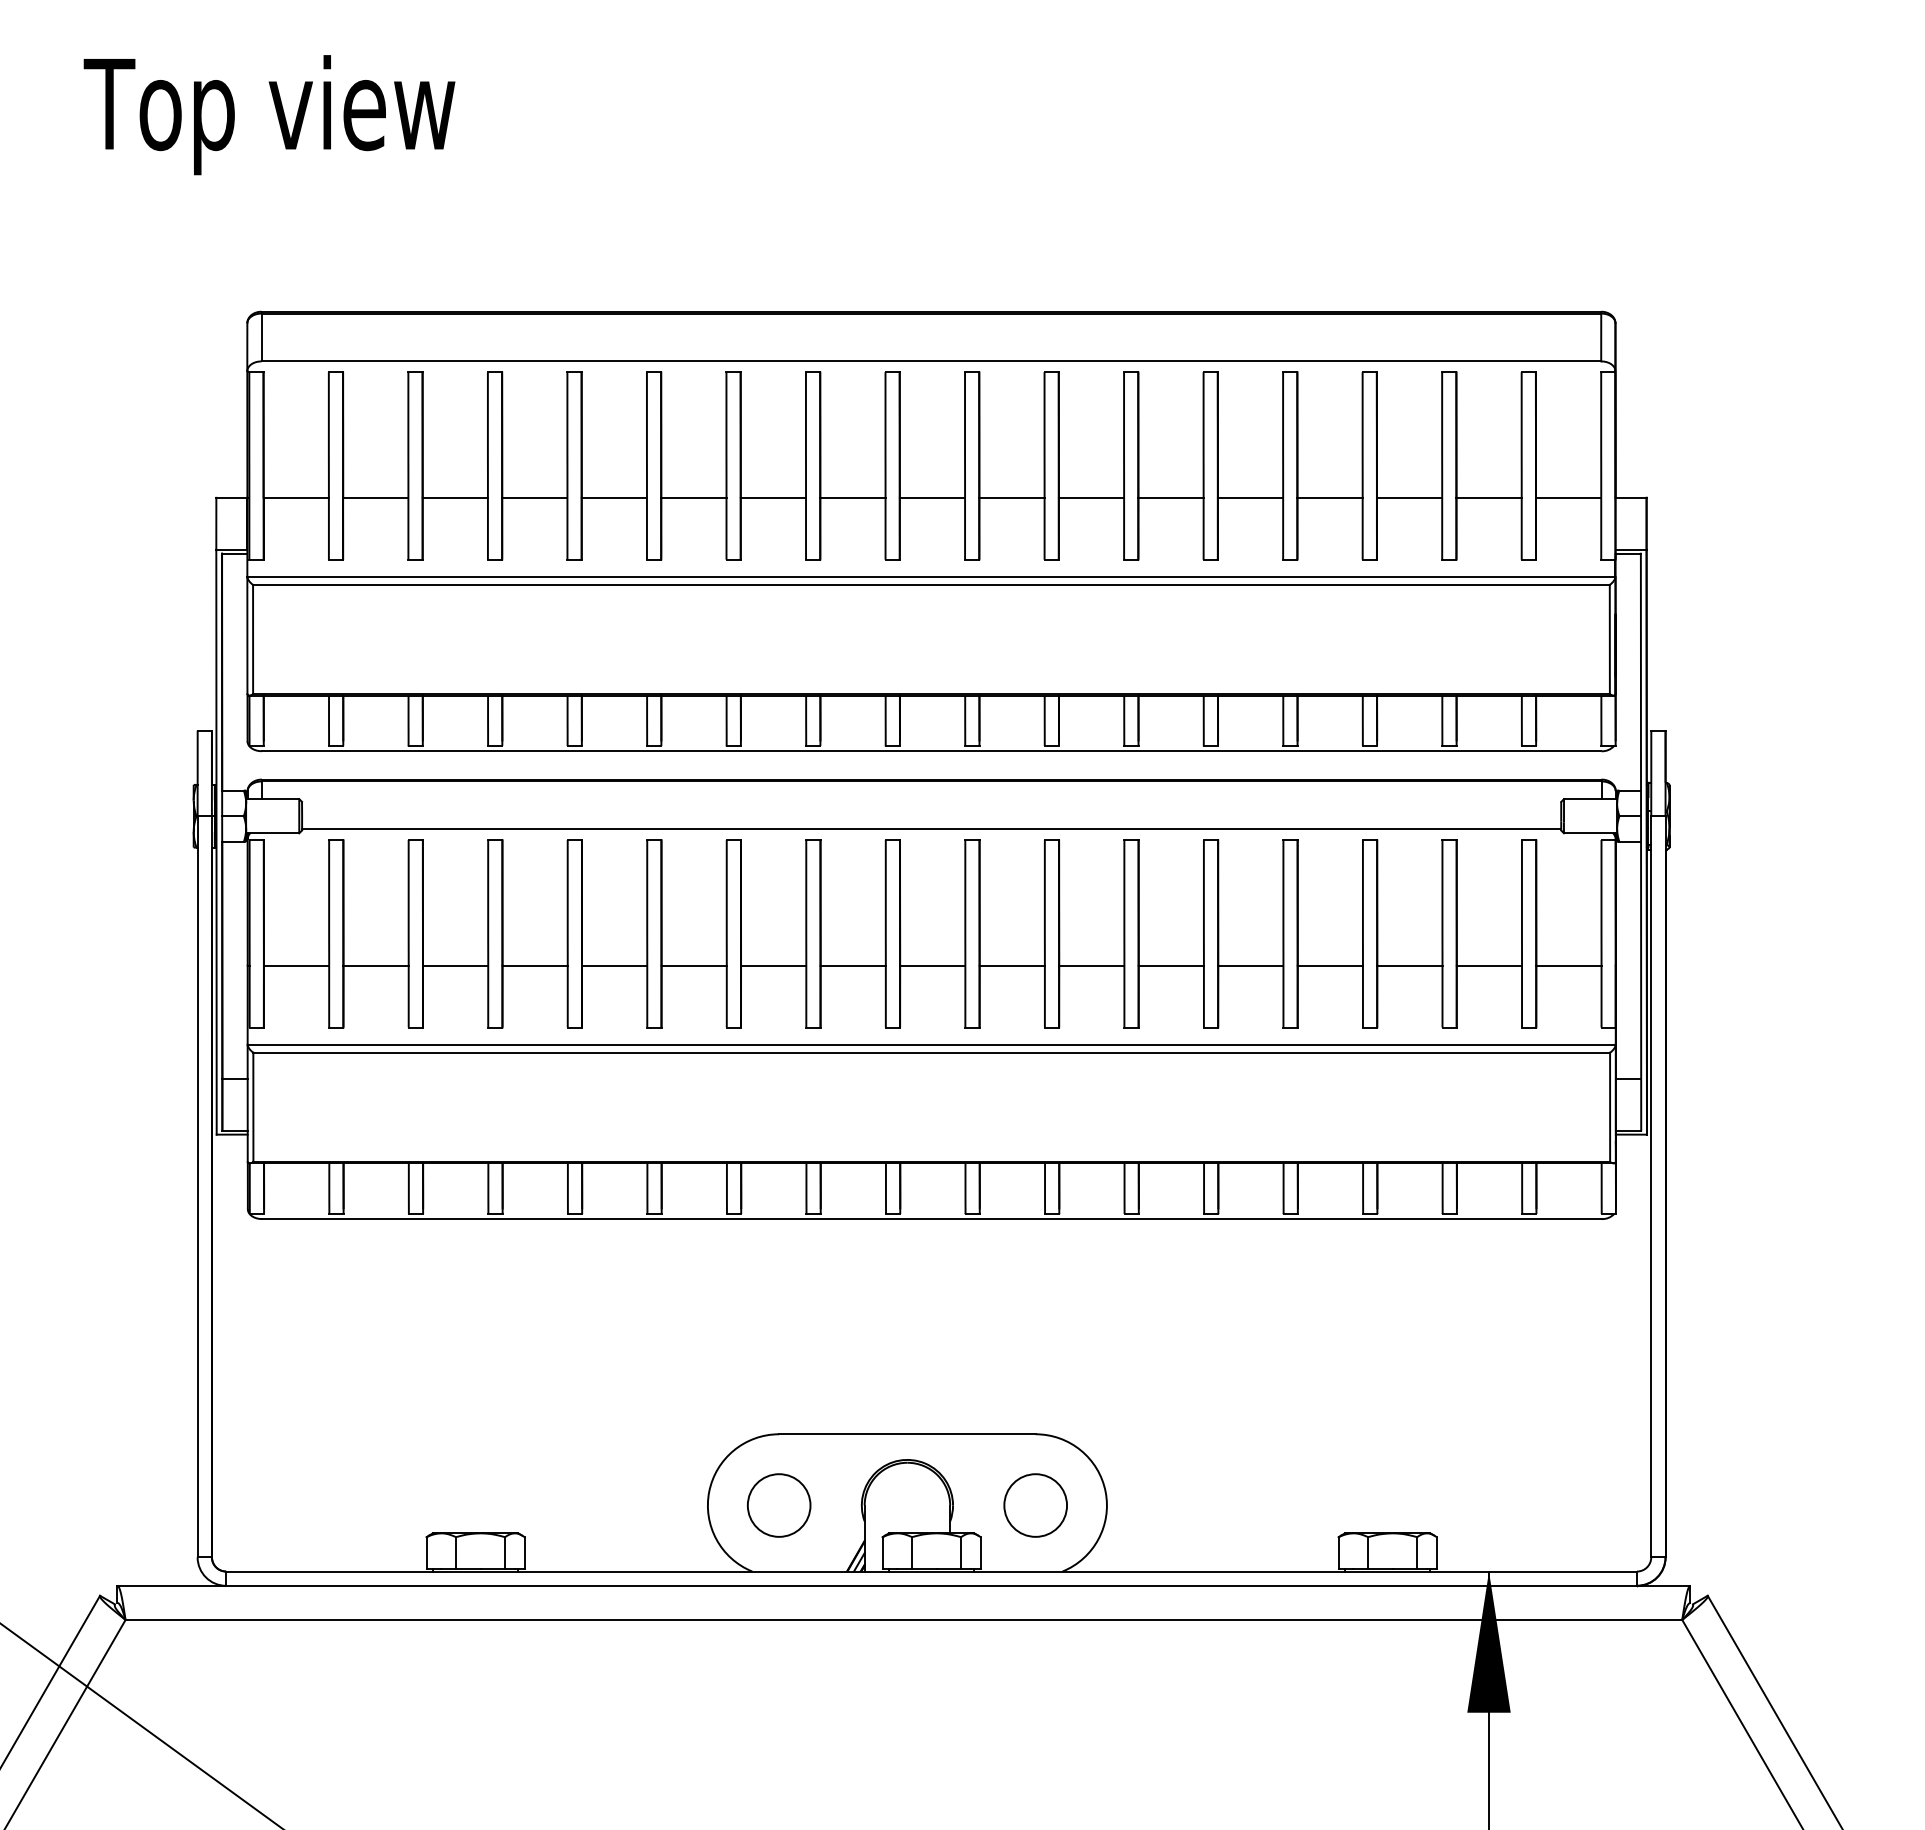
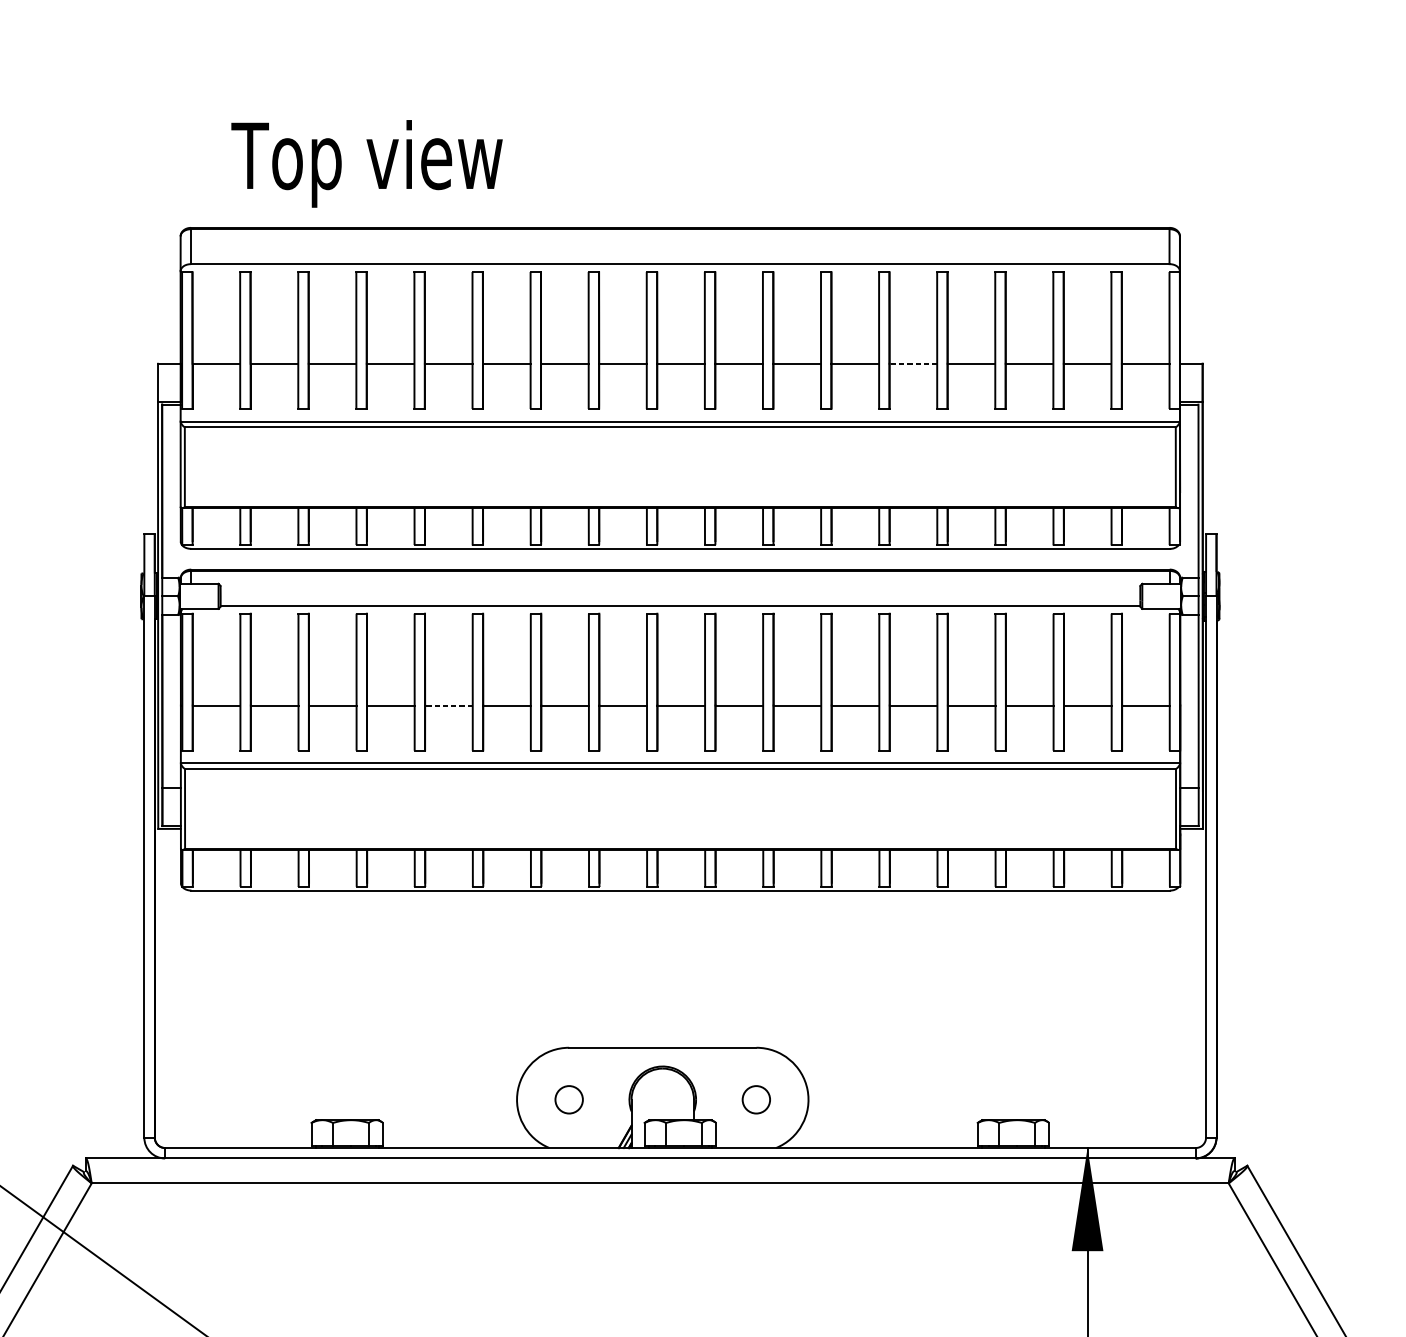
text: (269, 115) -> (367, 164), moved
line: (1250, 497) -> (913, 363), solid -> dashed
line: (614, 965) -> (448, 705), solid -> dashed
circle: (779, 1505) -> (569, 1099), size x0.6
circle: (1035, 1505) -> (756, 1099), size x0.6

